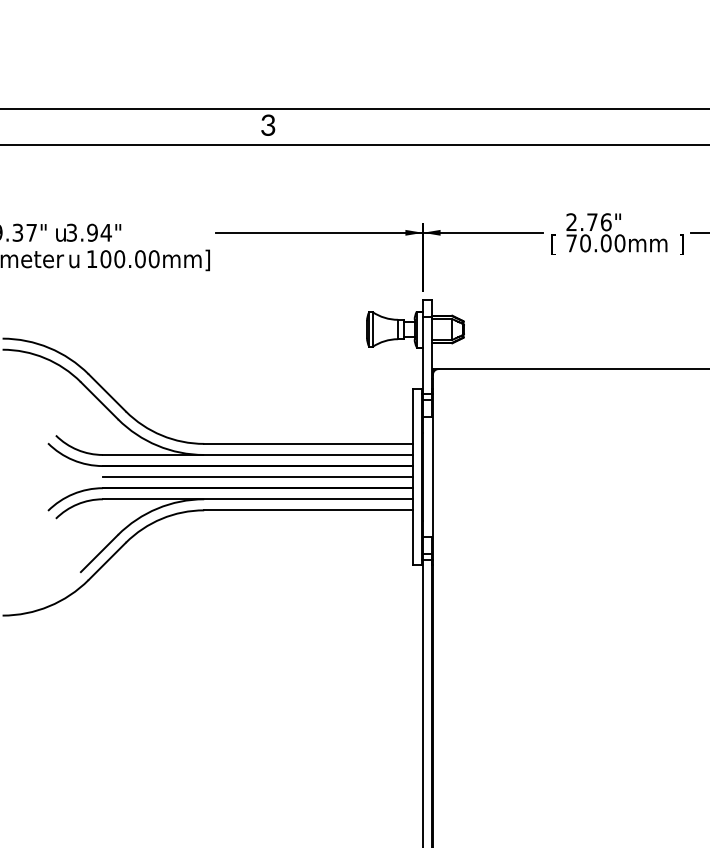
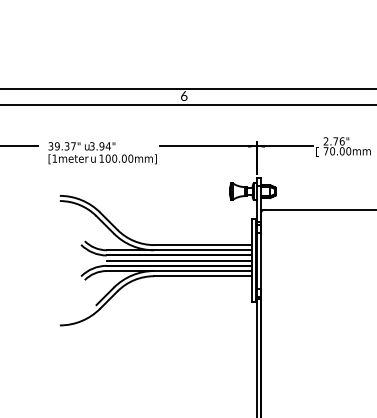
text: (268, 124) -> (184, 95), 3 -> 6

